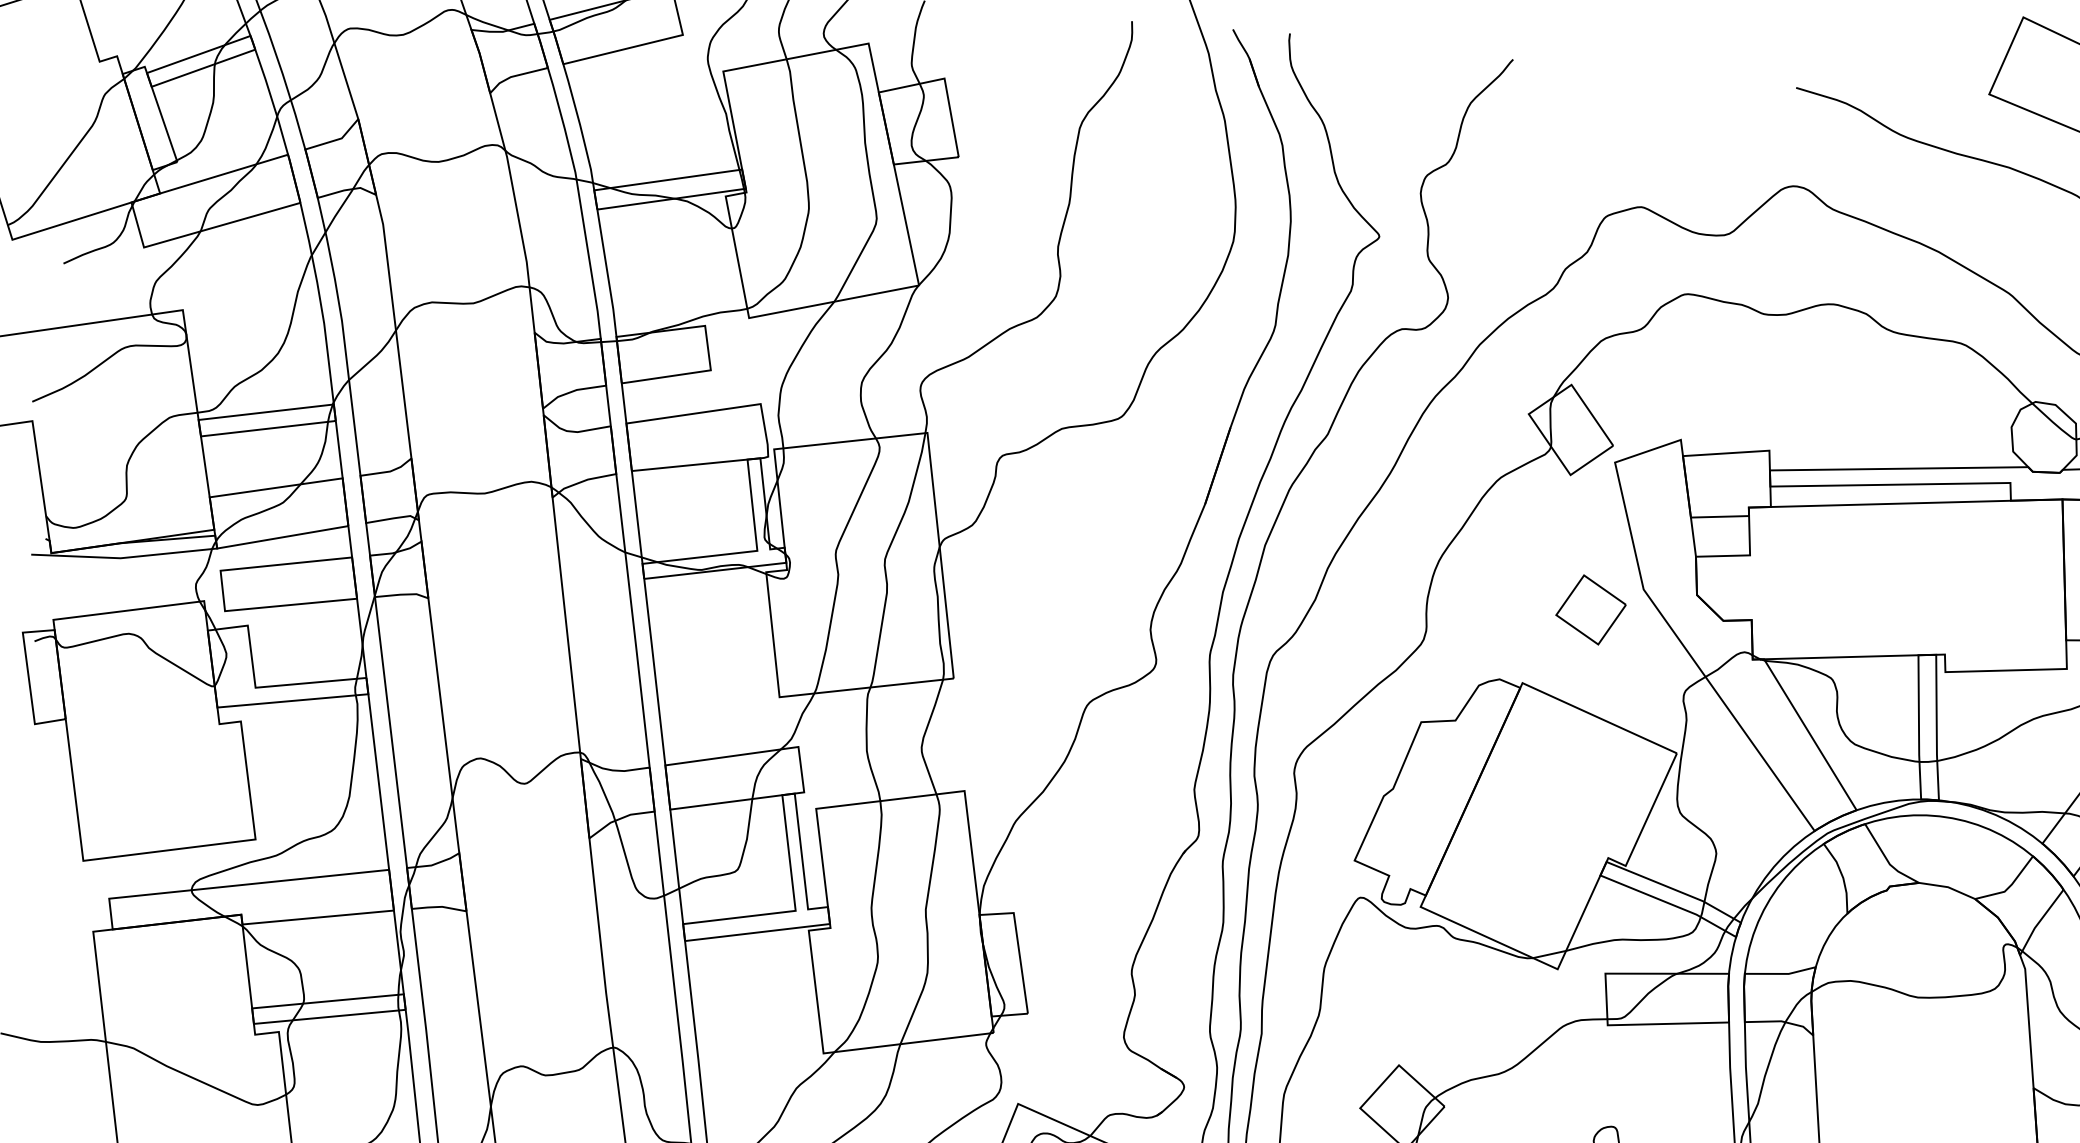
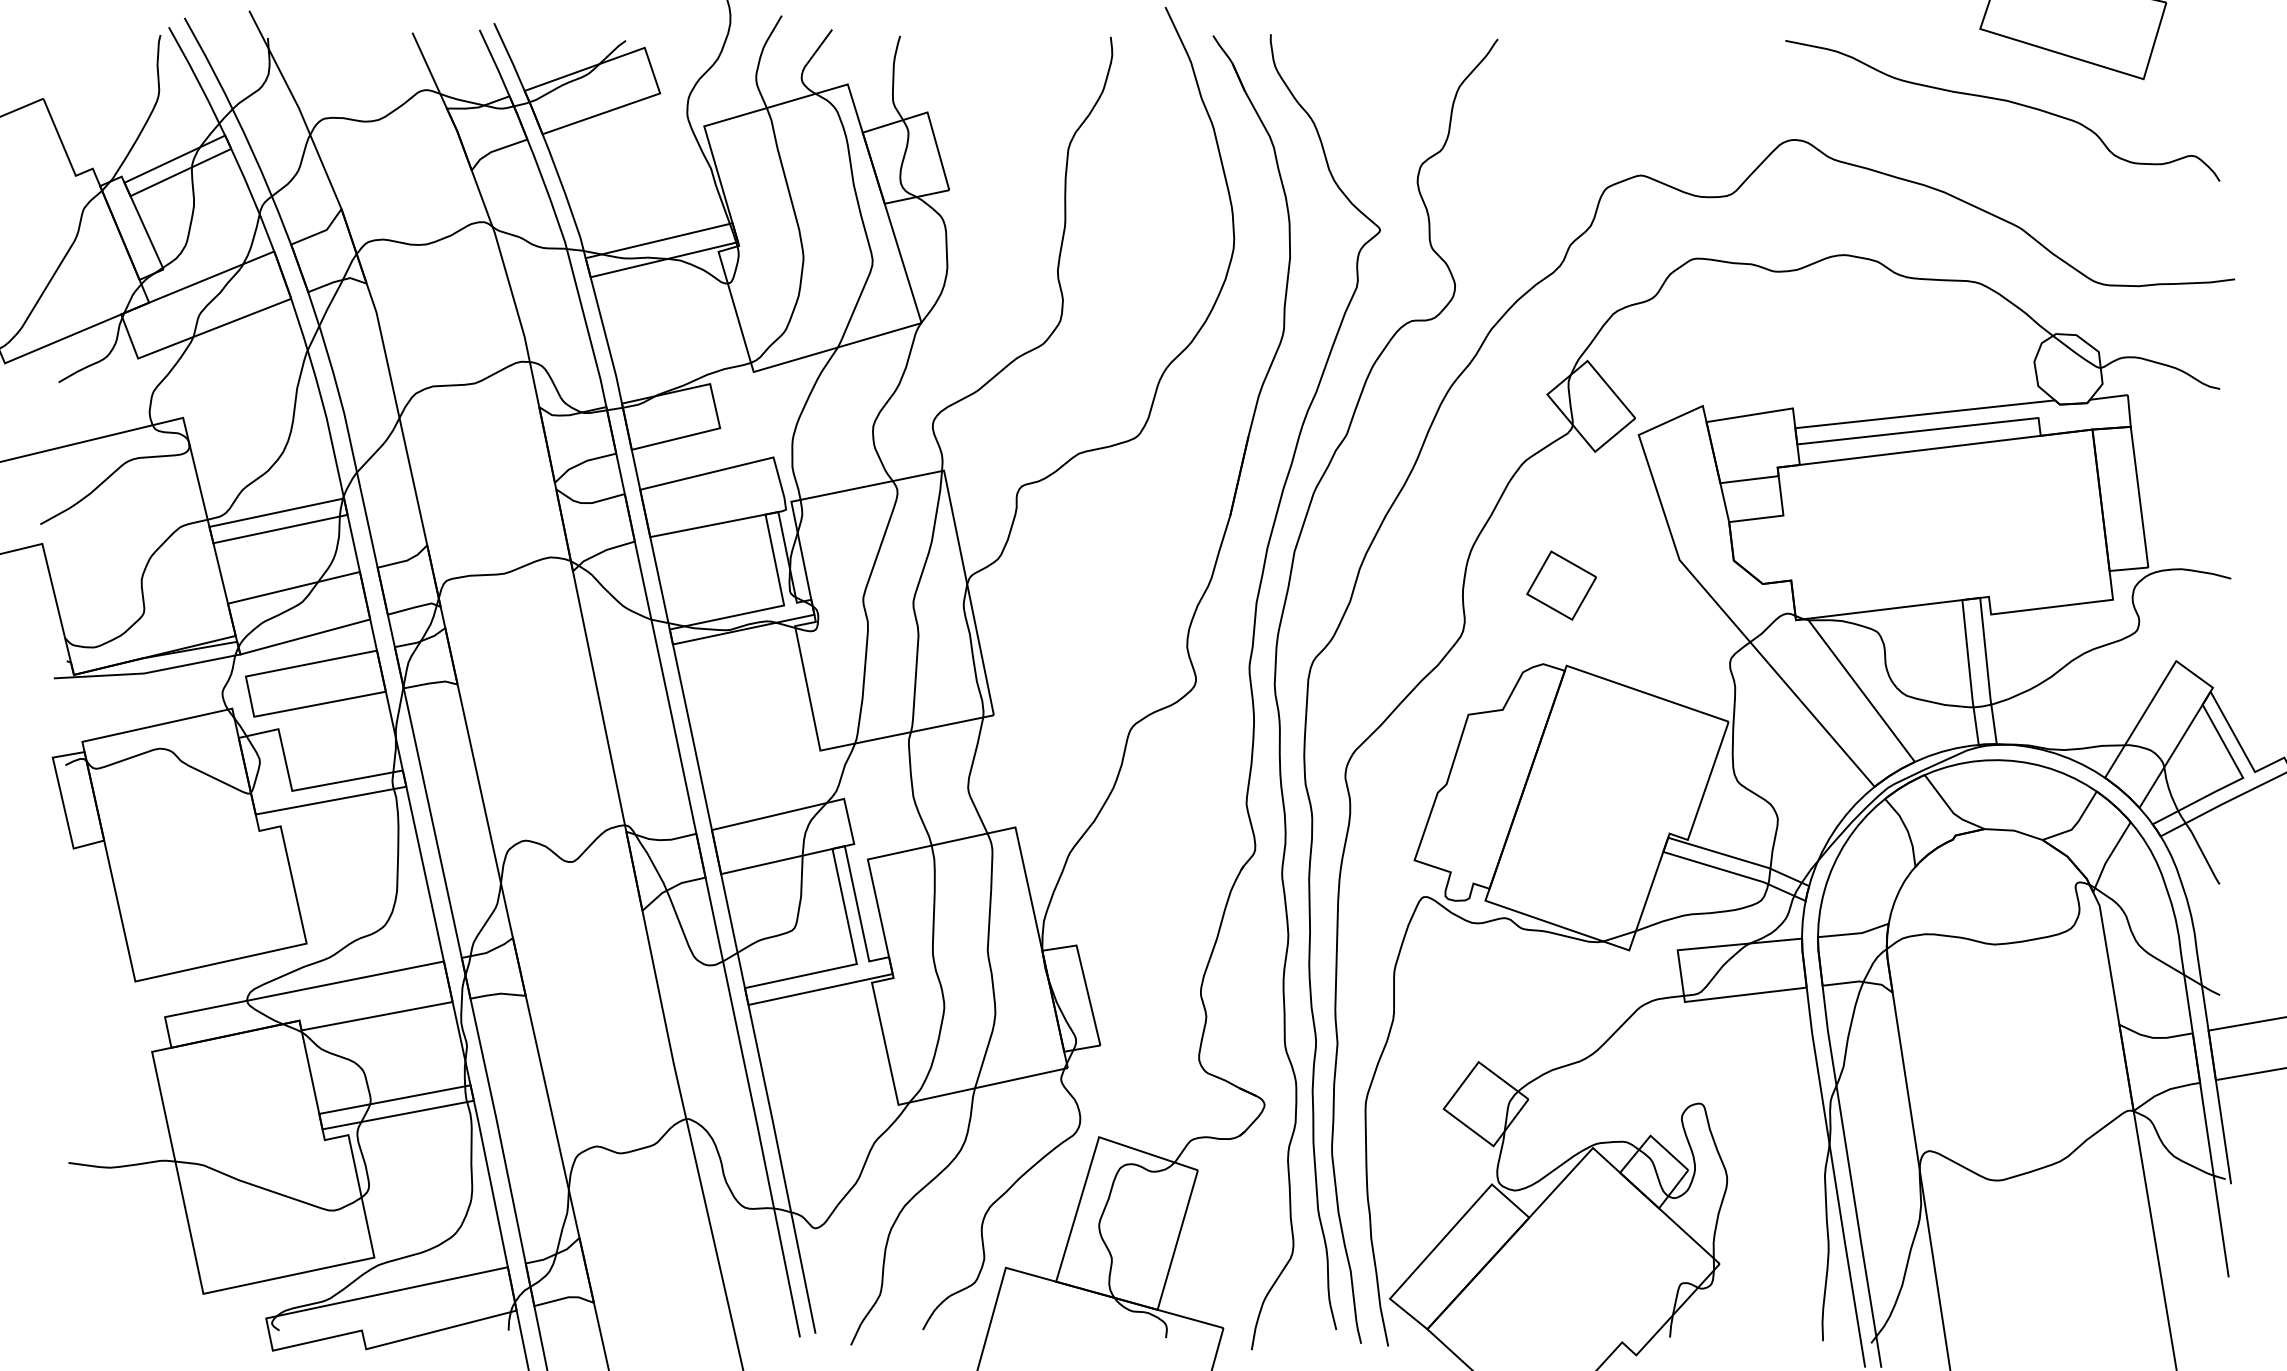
part: (1590, 609) -> (1561, 585), moved

